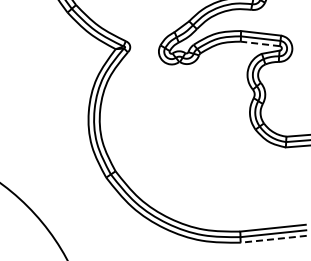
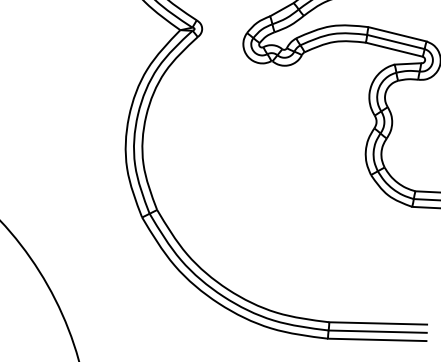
line: (260, 43) -> (394, 49), dashed -> solid
line: (273, 239) -> (376, 340), dashed -> solid

